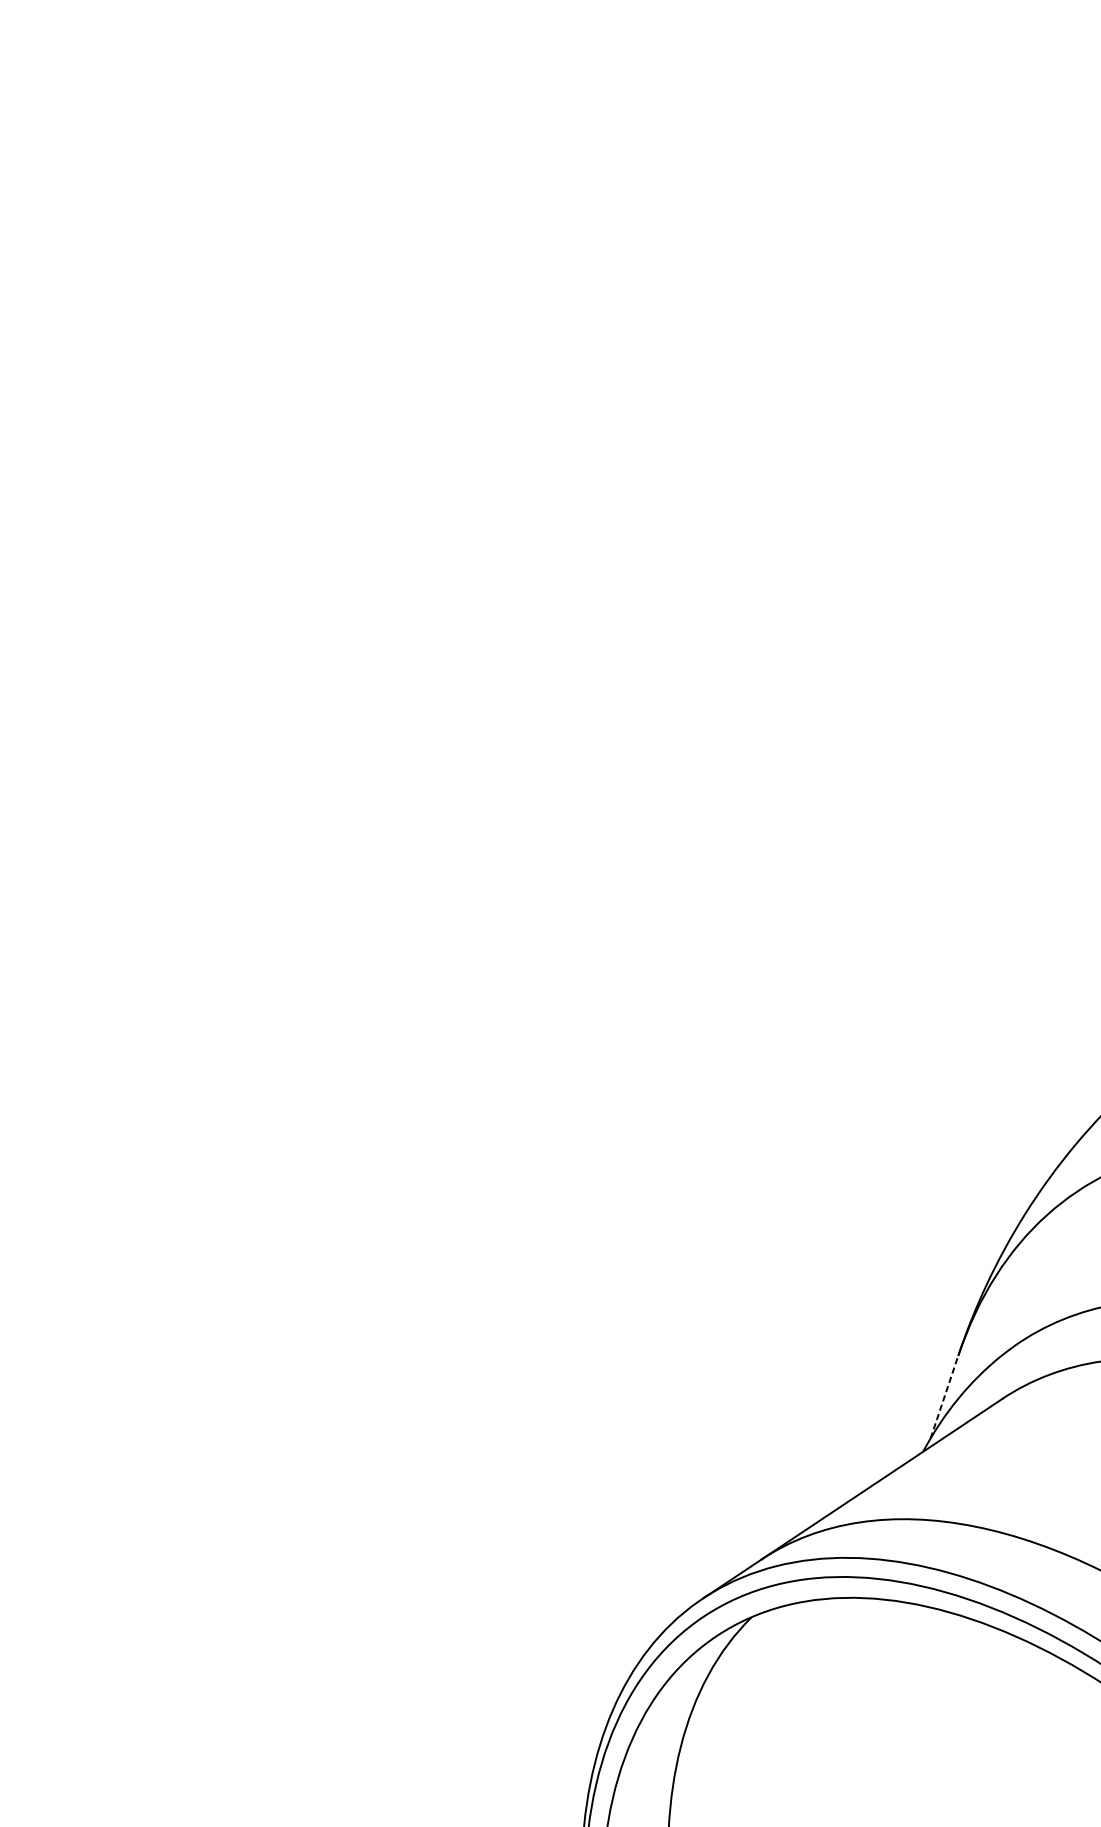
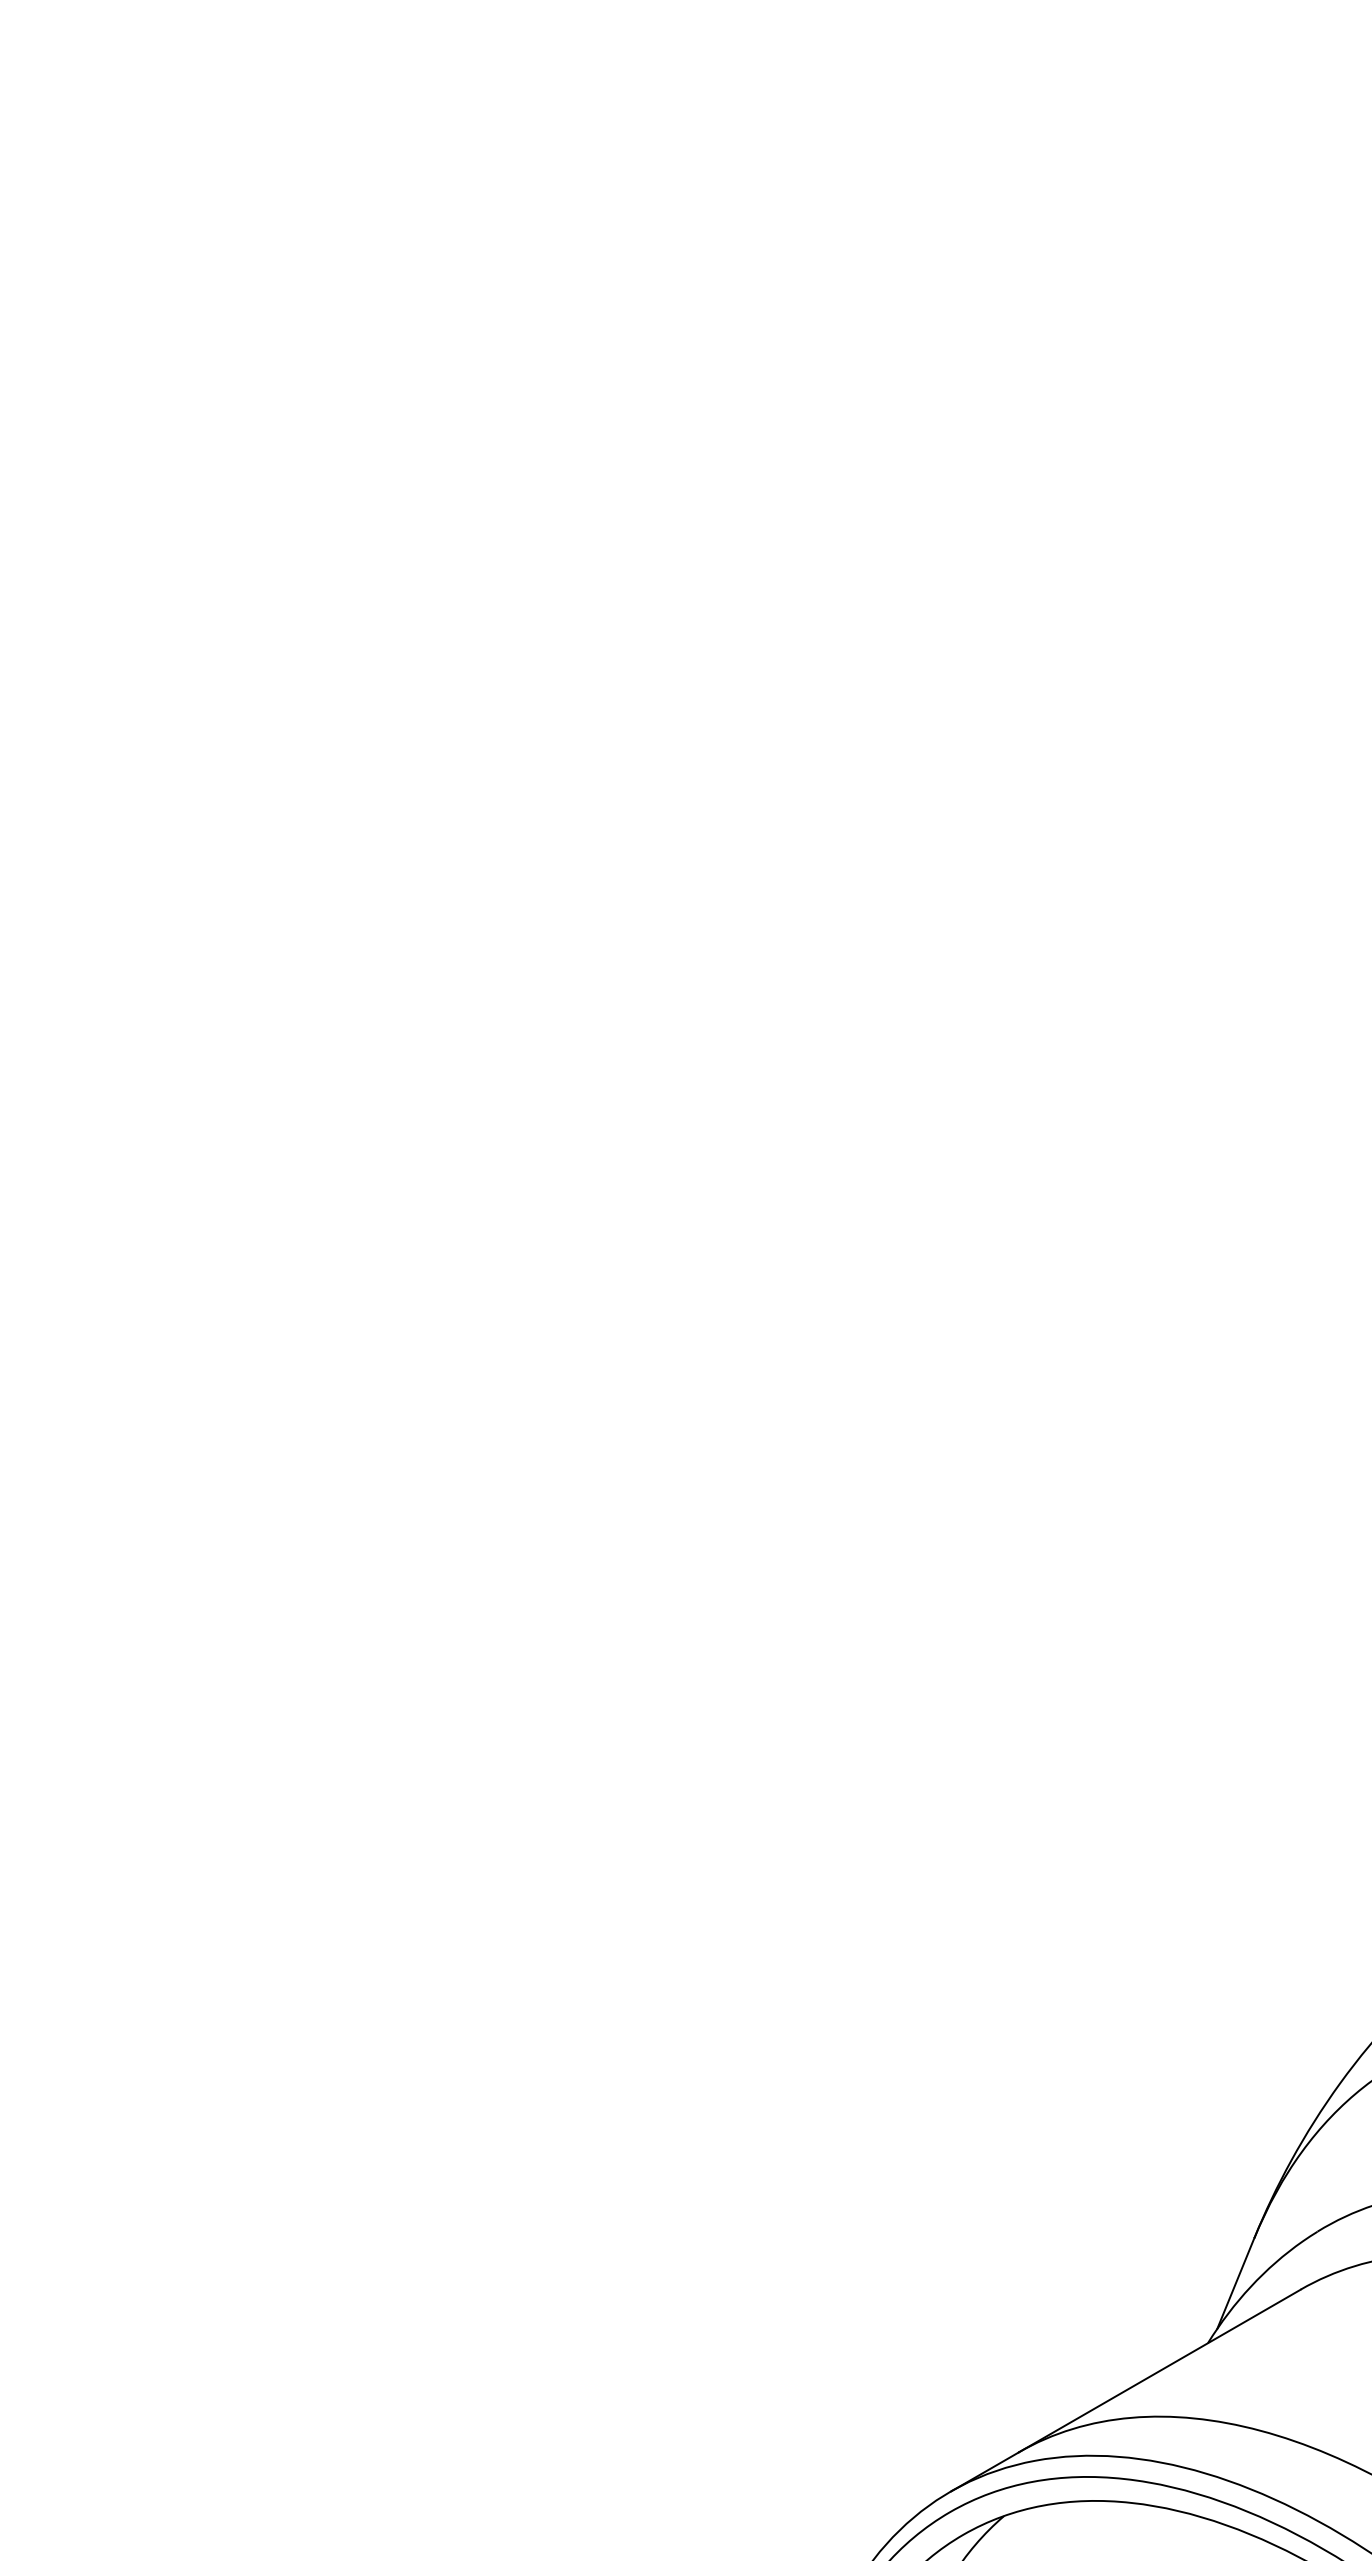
line: (944, 1397) -> (1235, 2283), dashed -> solid

